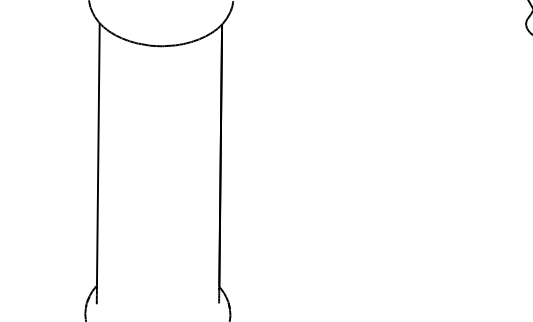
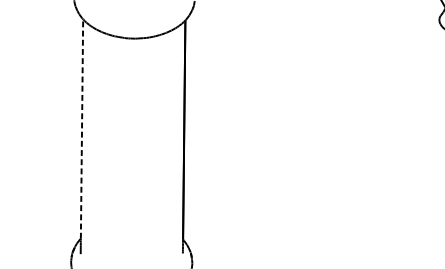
line: (98, 153) -> (82, 128), solid -> dashed

